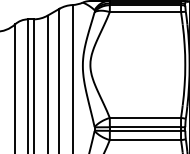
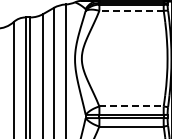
line: (145, 11) -> (131, 10), solid -> dashed
line: (146, 117) -> (132, 106), solid -> dashed

